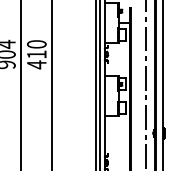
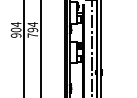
text: (36, 55) -> (32, 30), 410 -> 794

